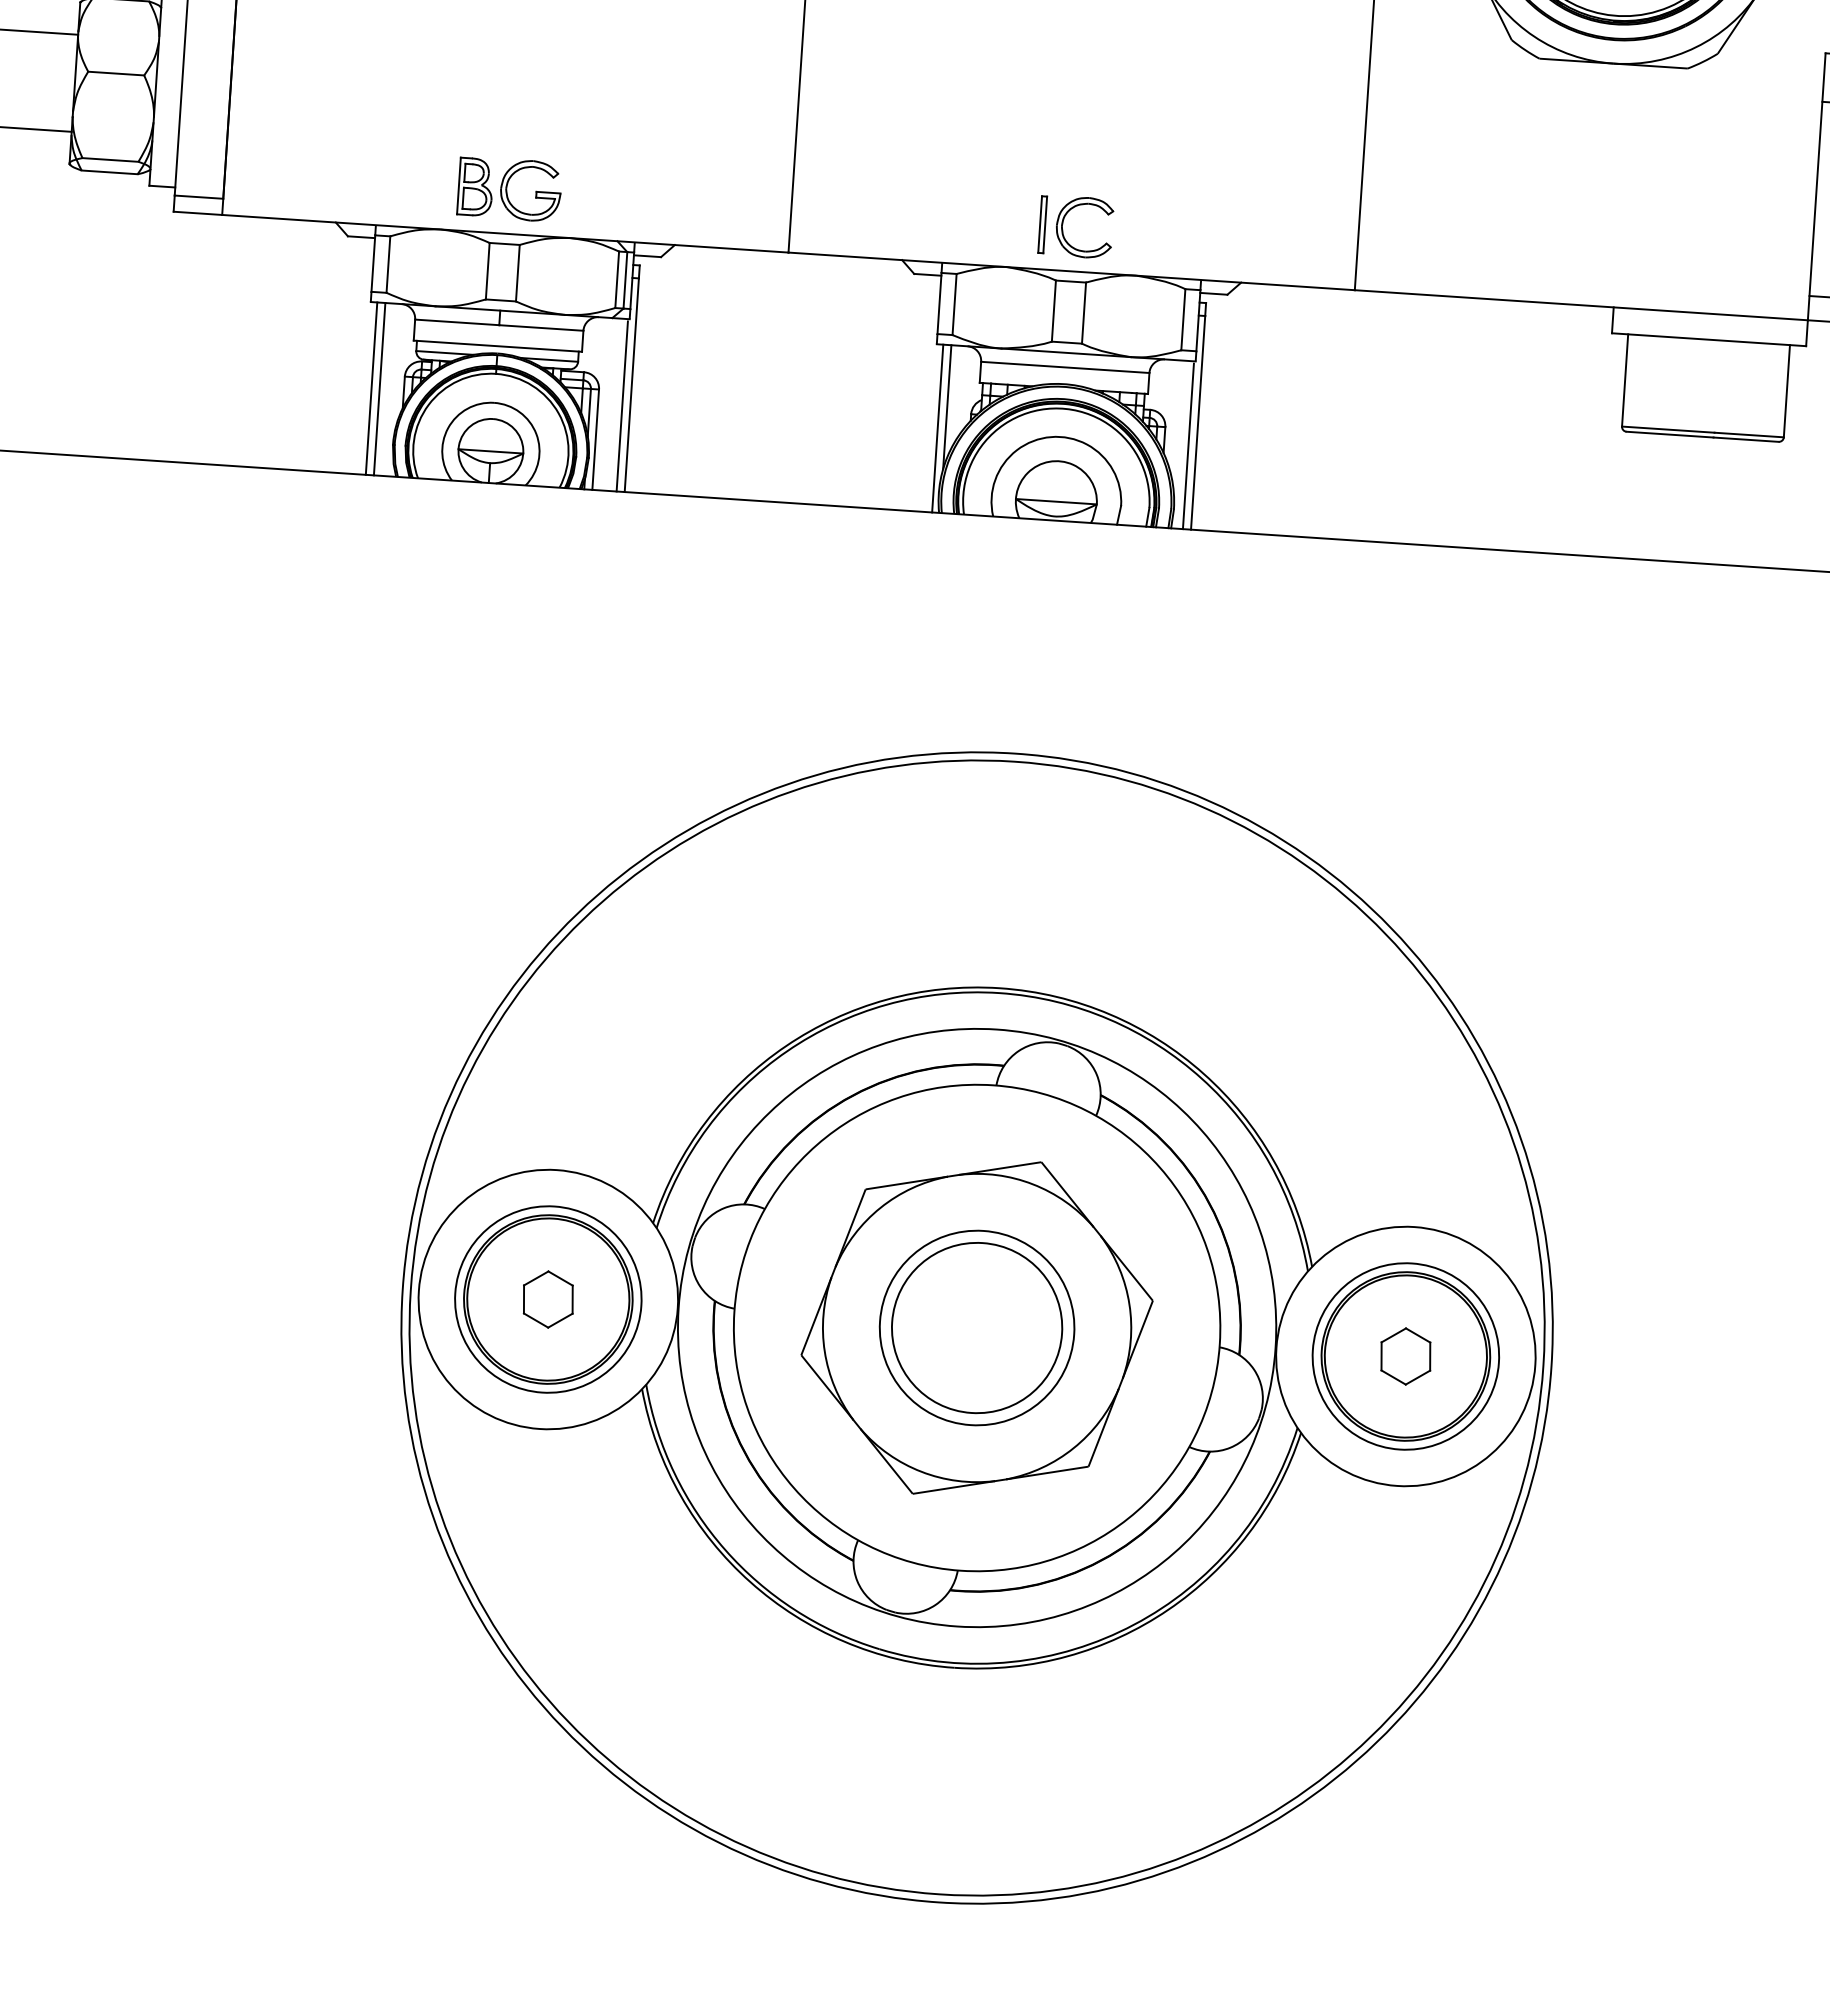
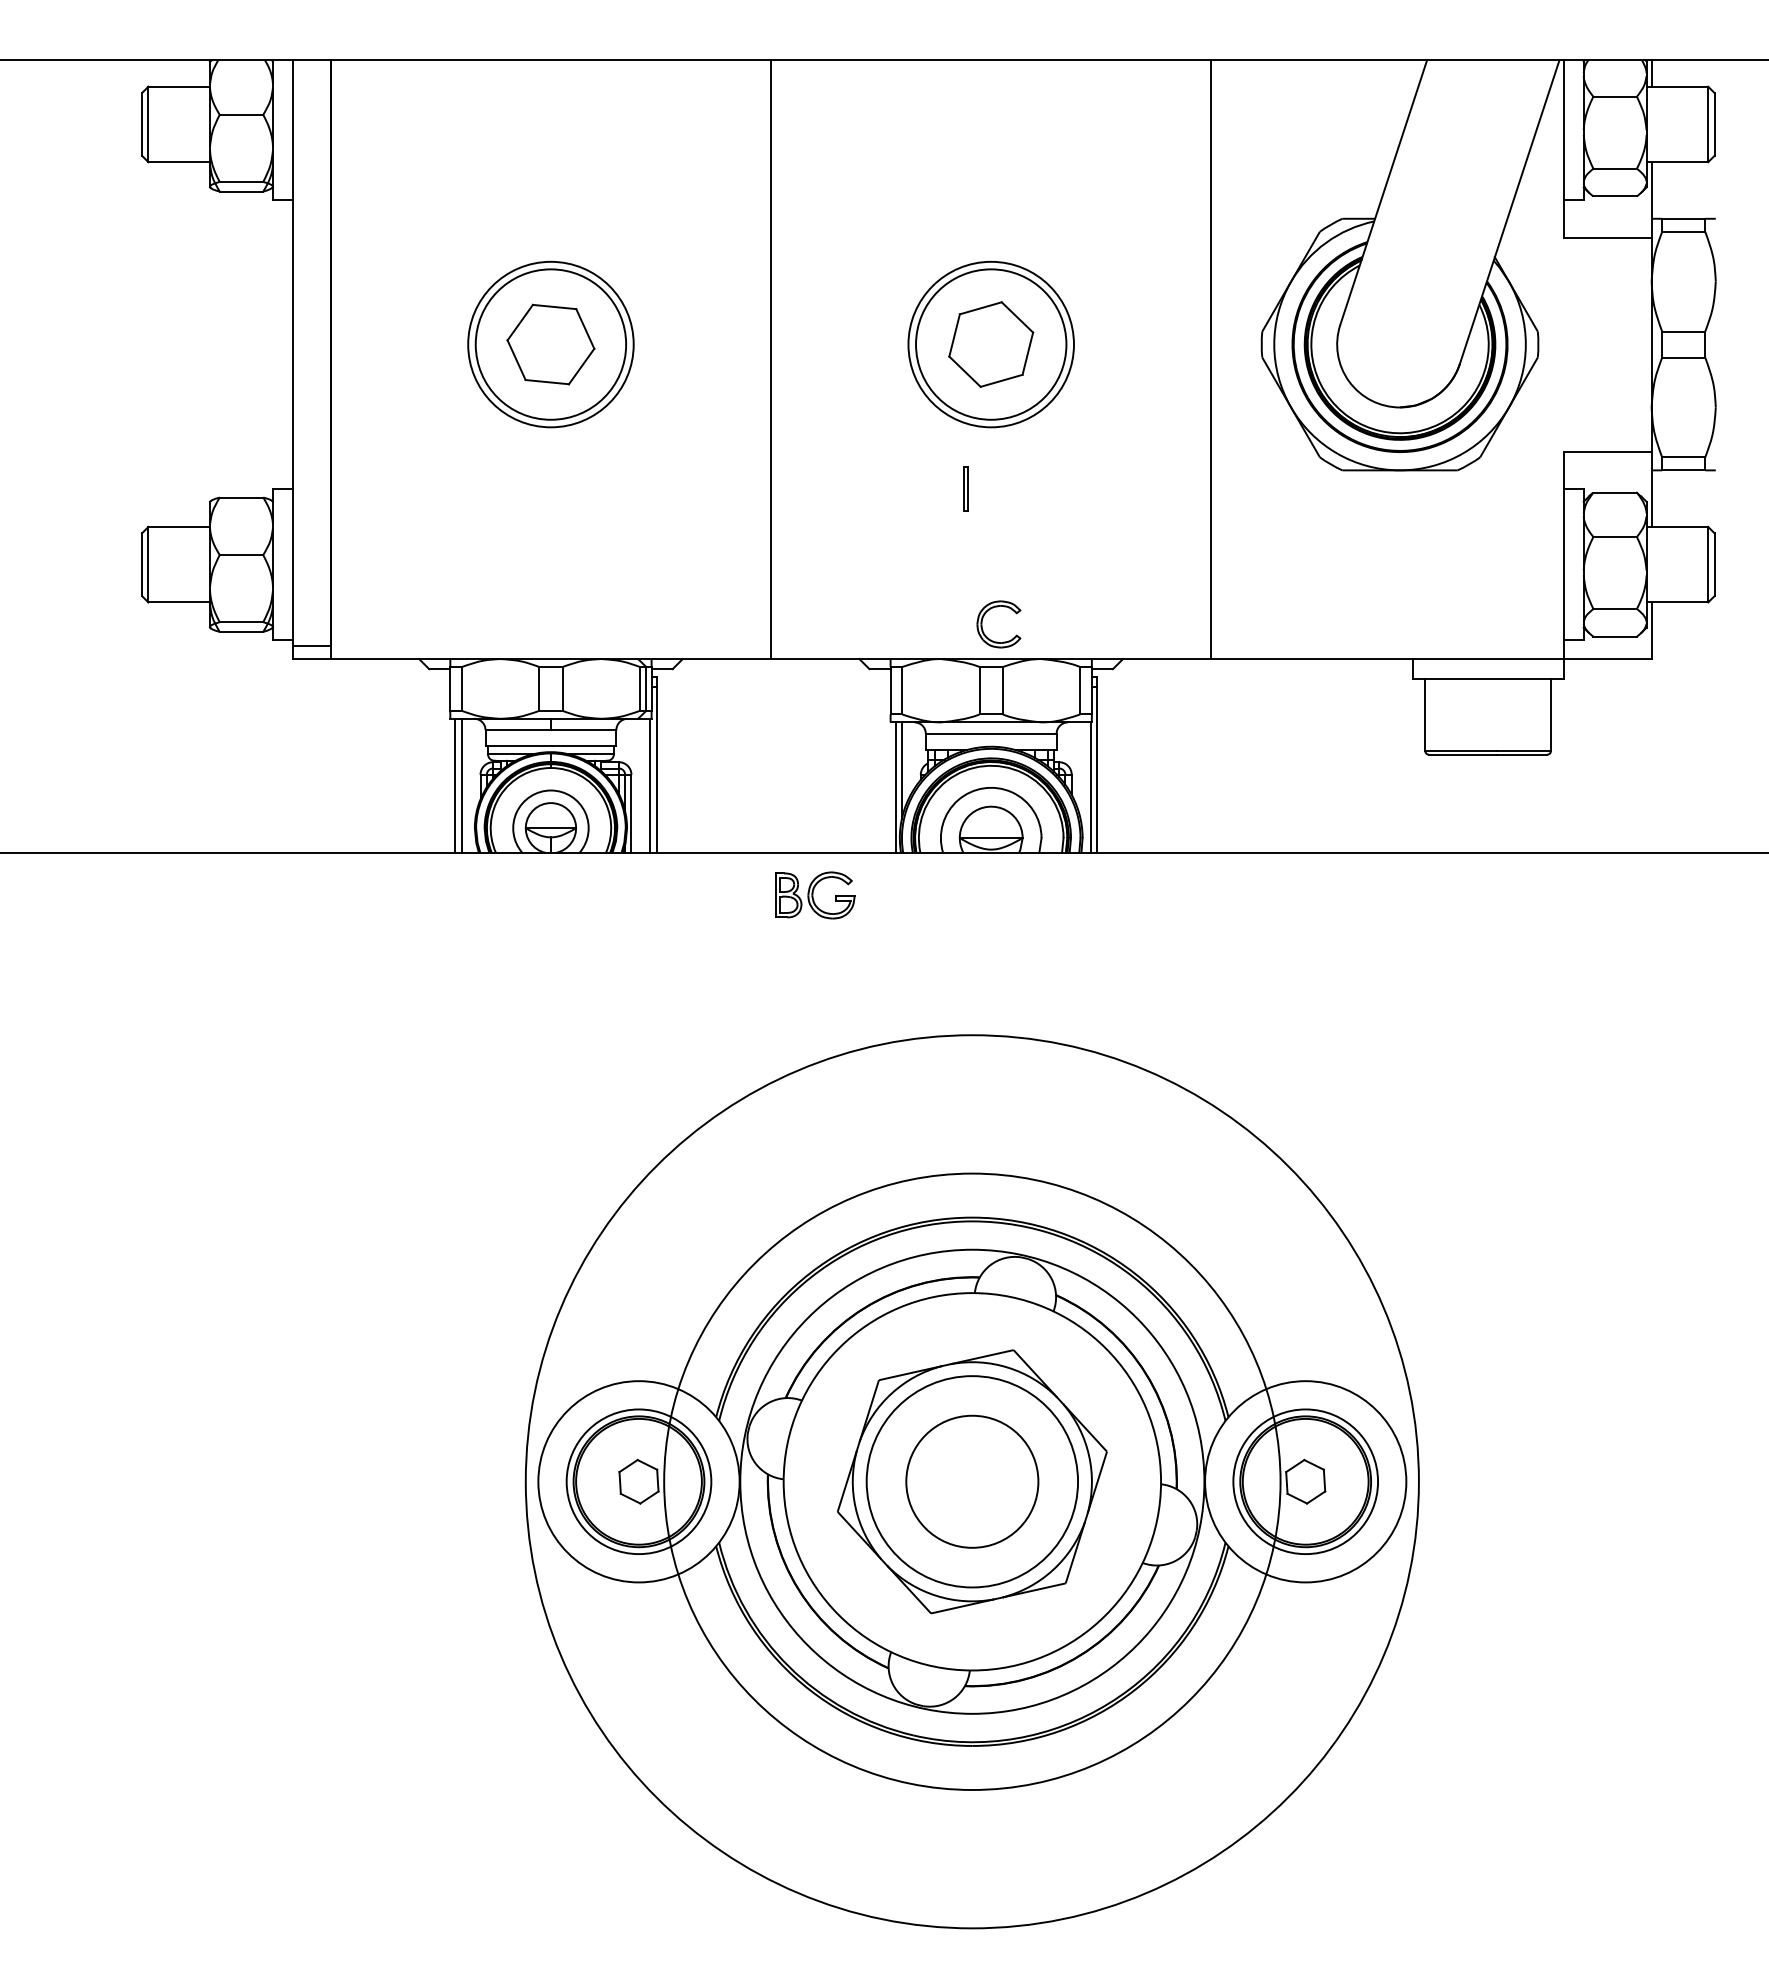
part: (510, 189) -> (815, 895), moved
part: (1041, 223) -> (965, 488), moved
circle: (976, 1327) -> (971, 1481), size x1.4
circle: (977, 1327) -> (972, 1481), size x0.7

